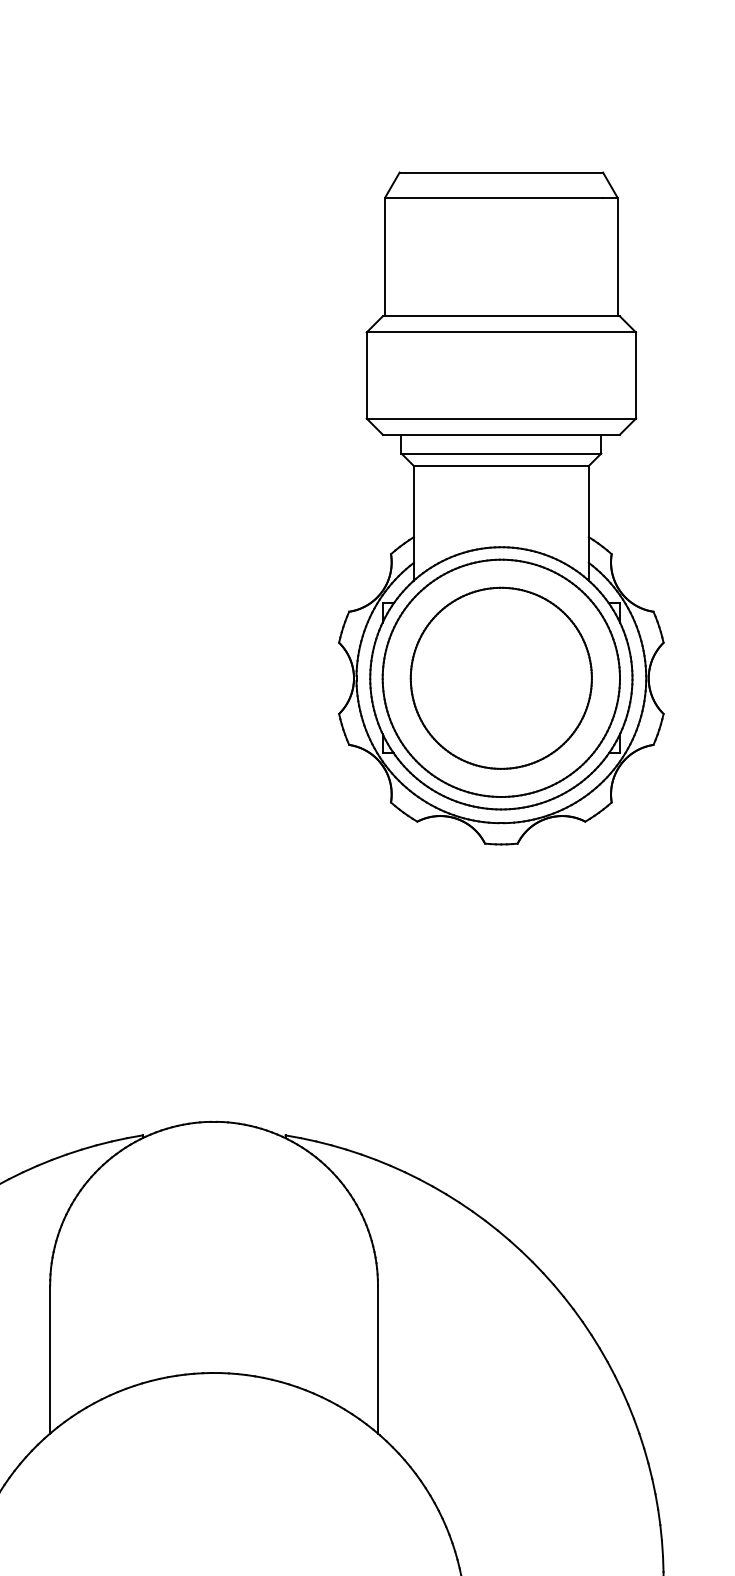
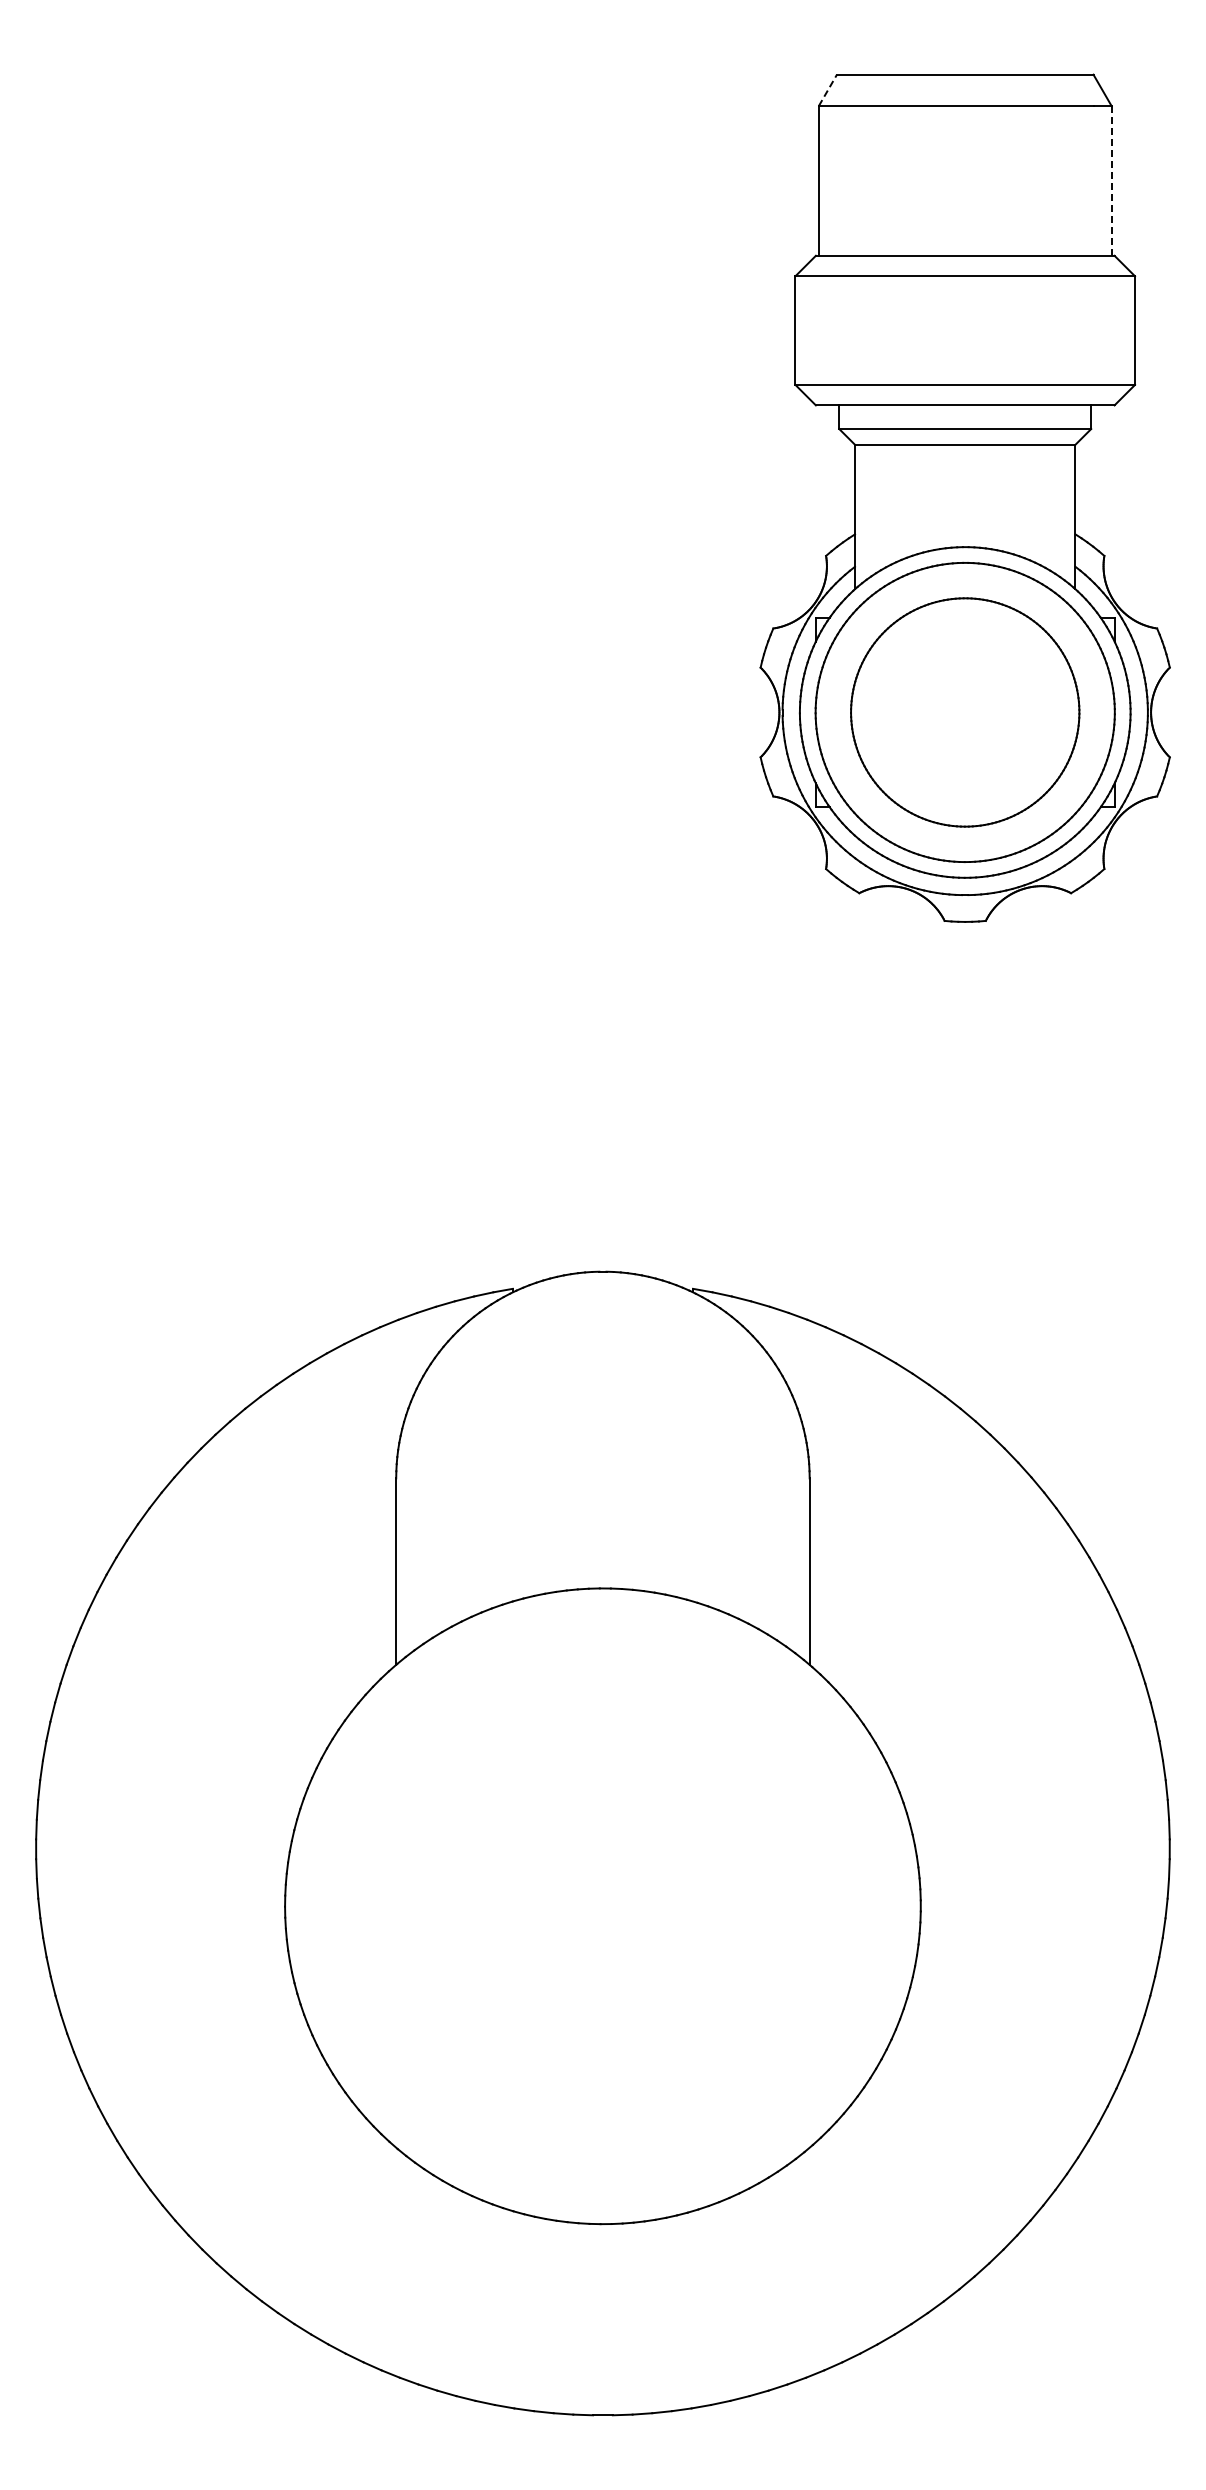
line: (392, 185) -> (828, 90), solid -> dashed
line: (617, 256) -> (1111, 180), solid -> dashed

